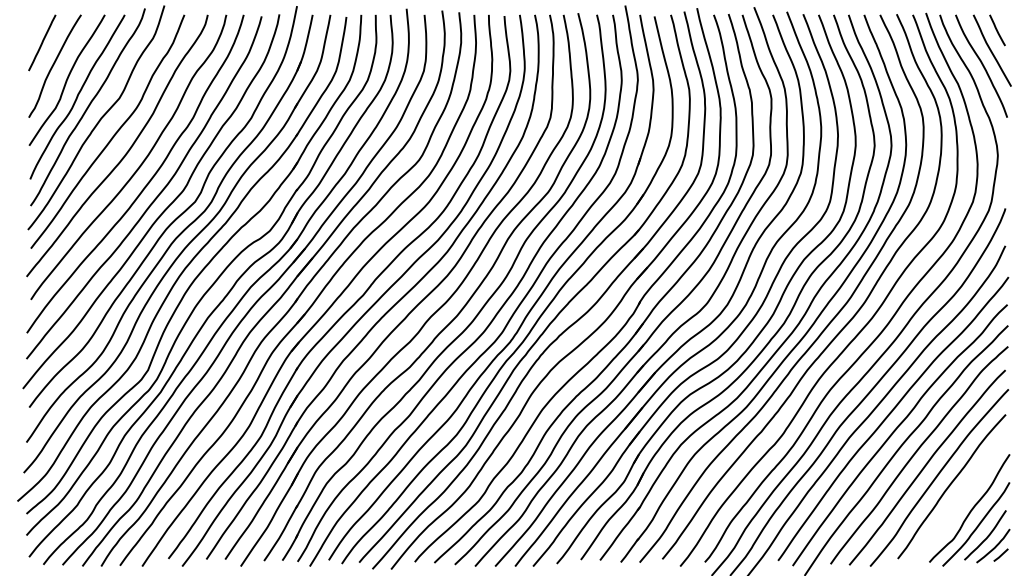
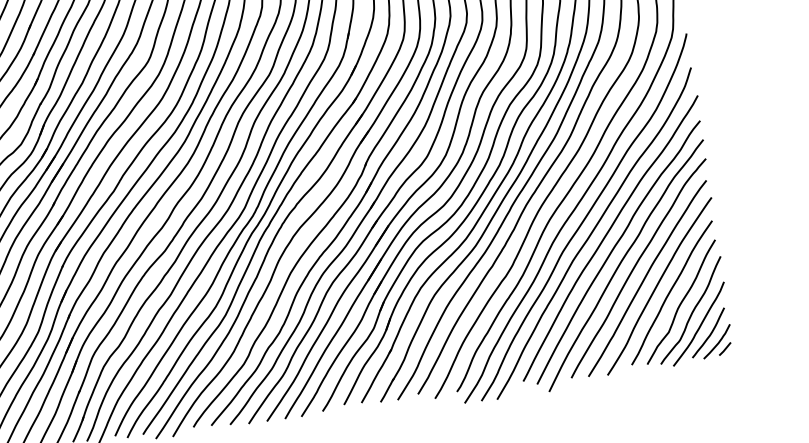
curve: (960, 497) -> (681, 301), added

